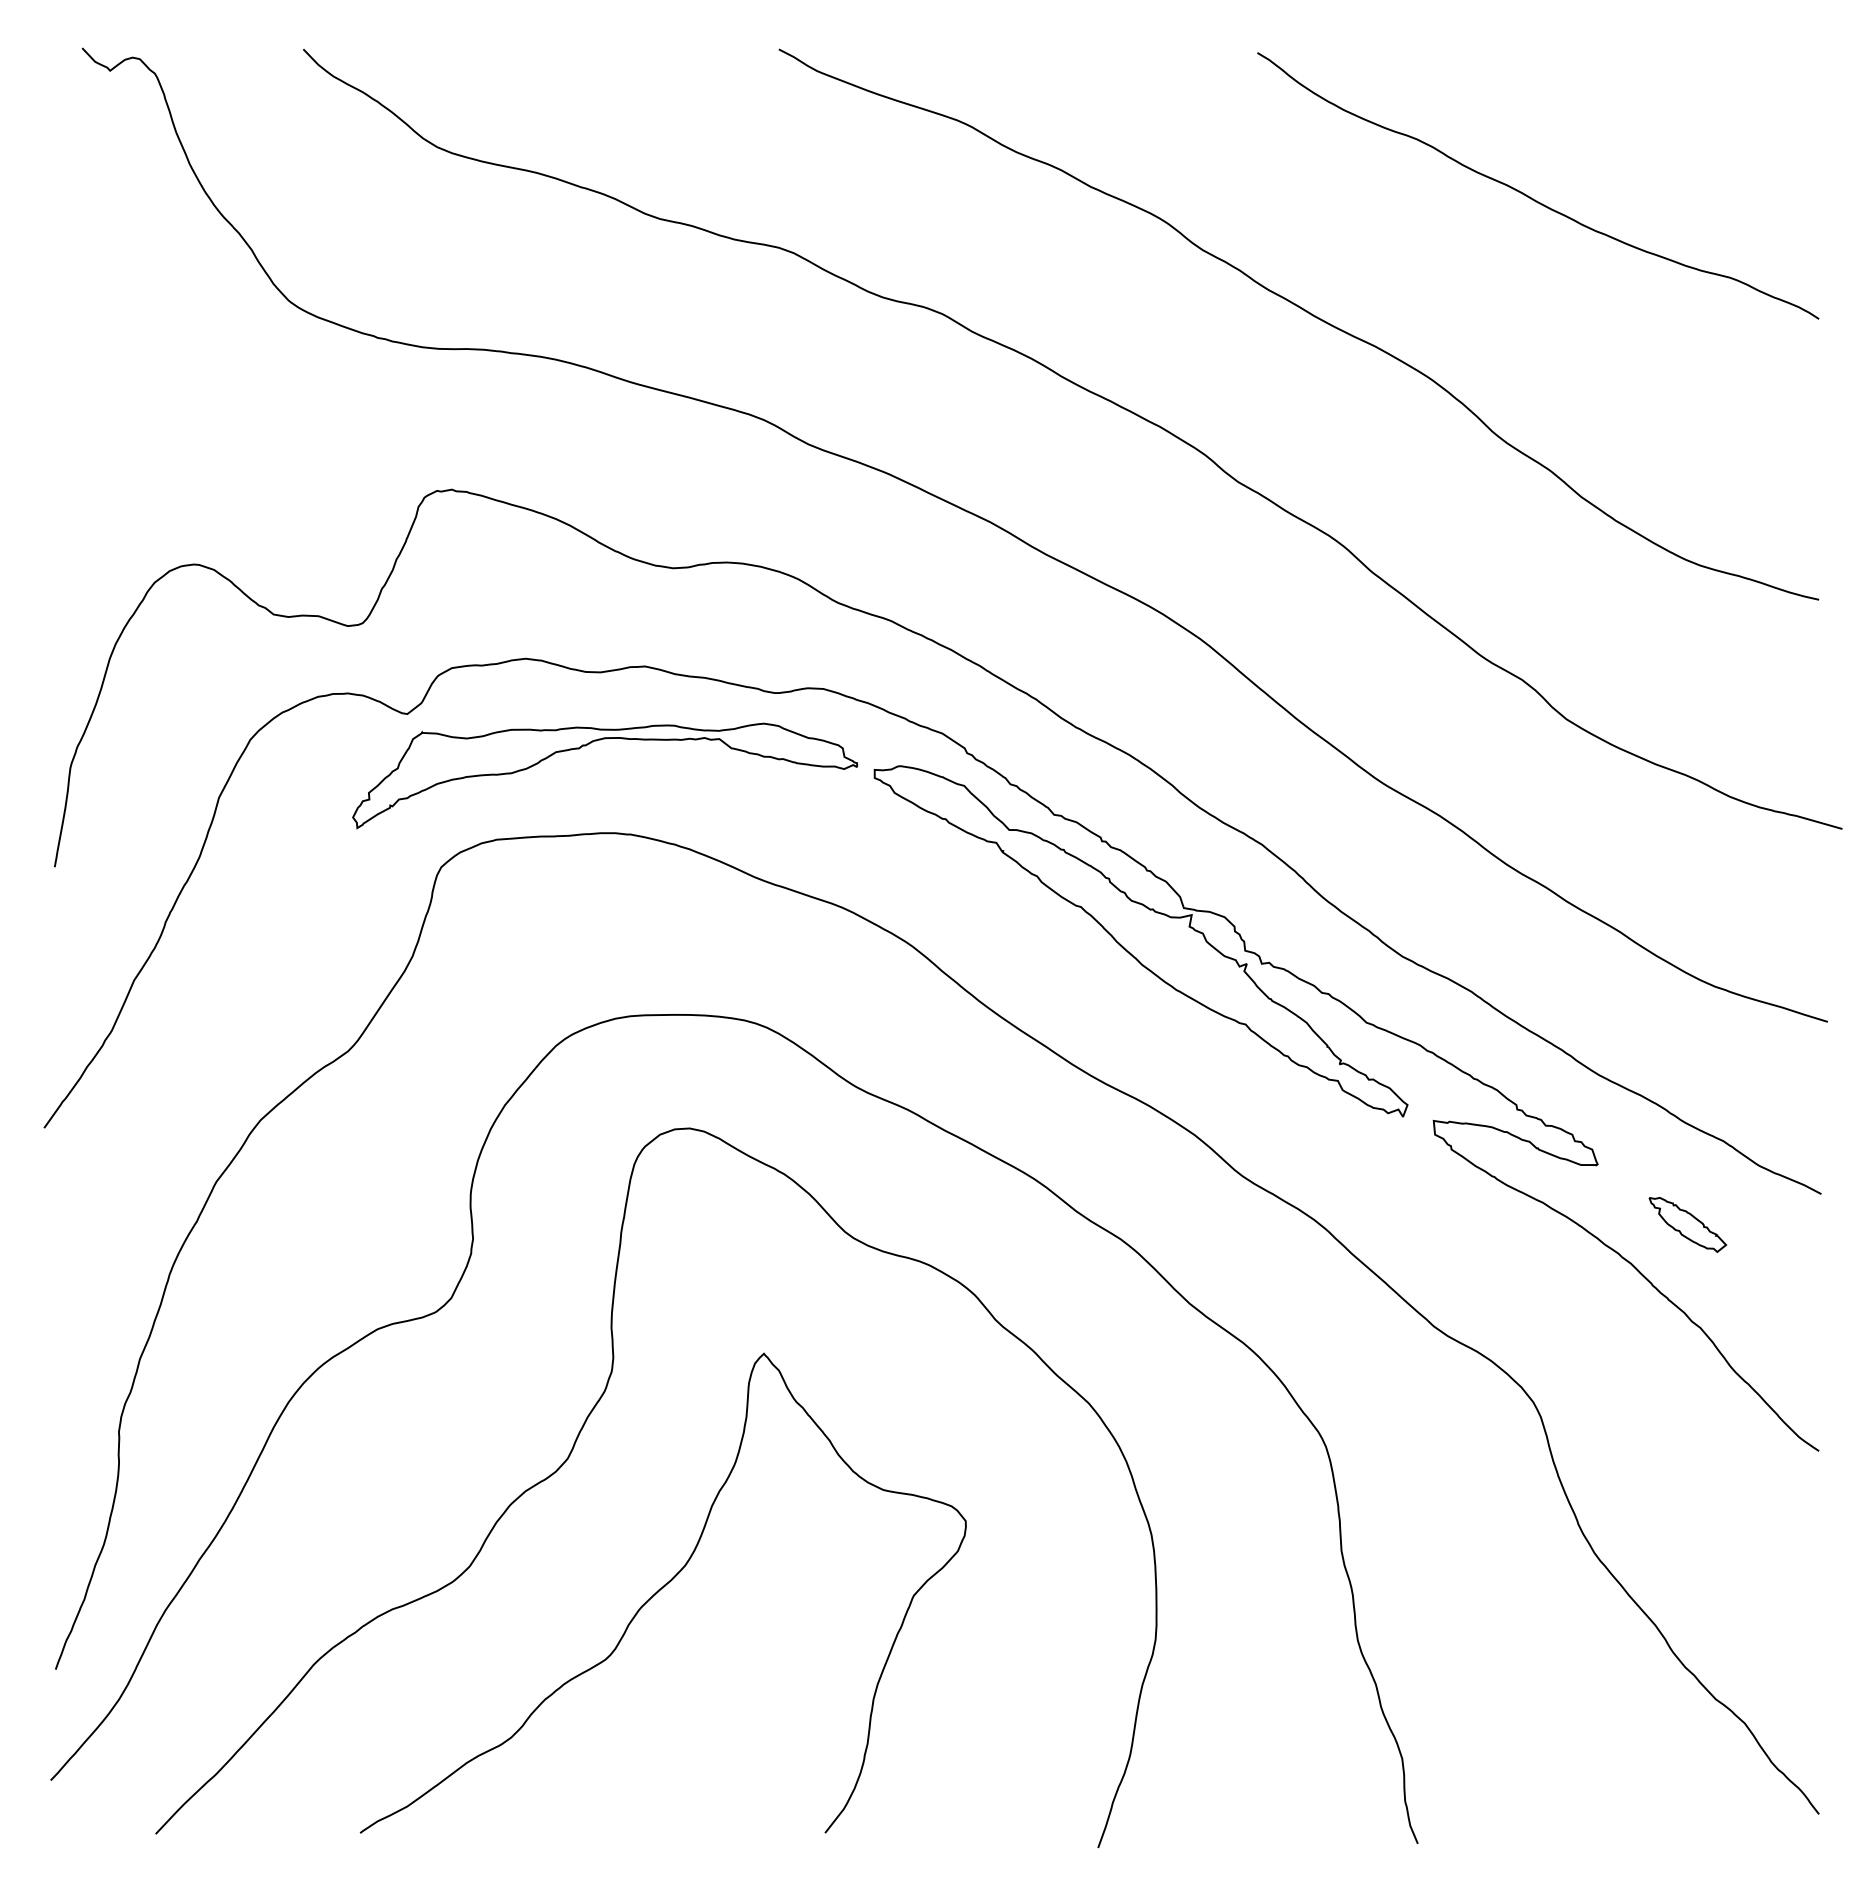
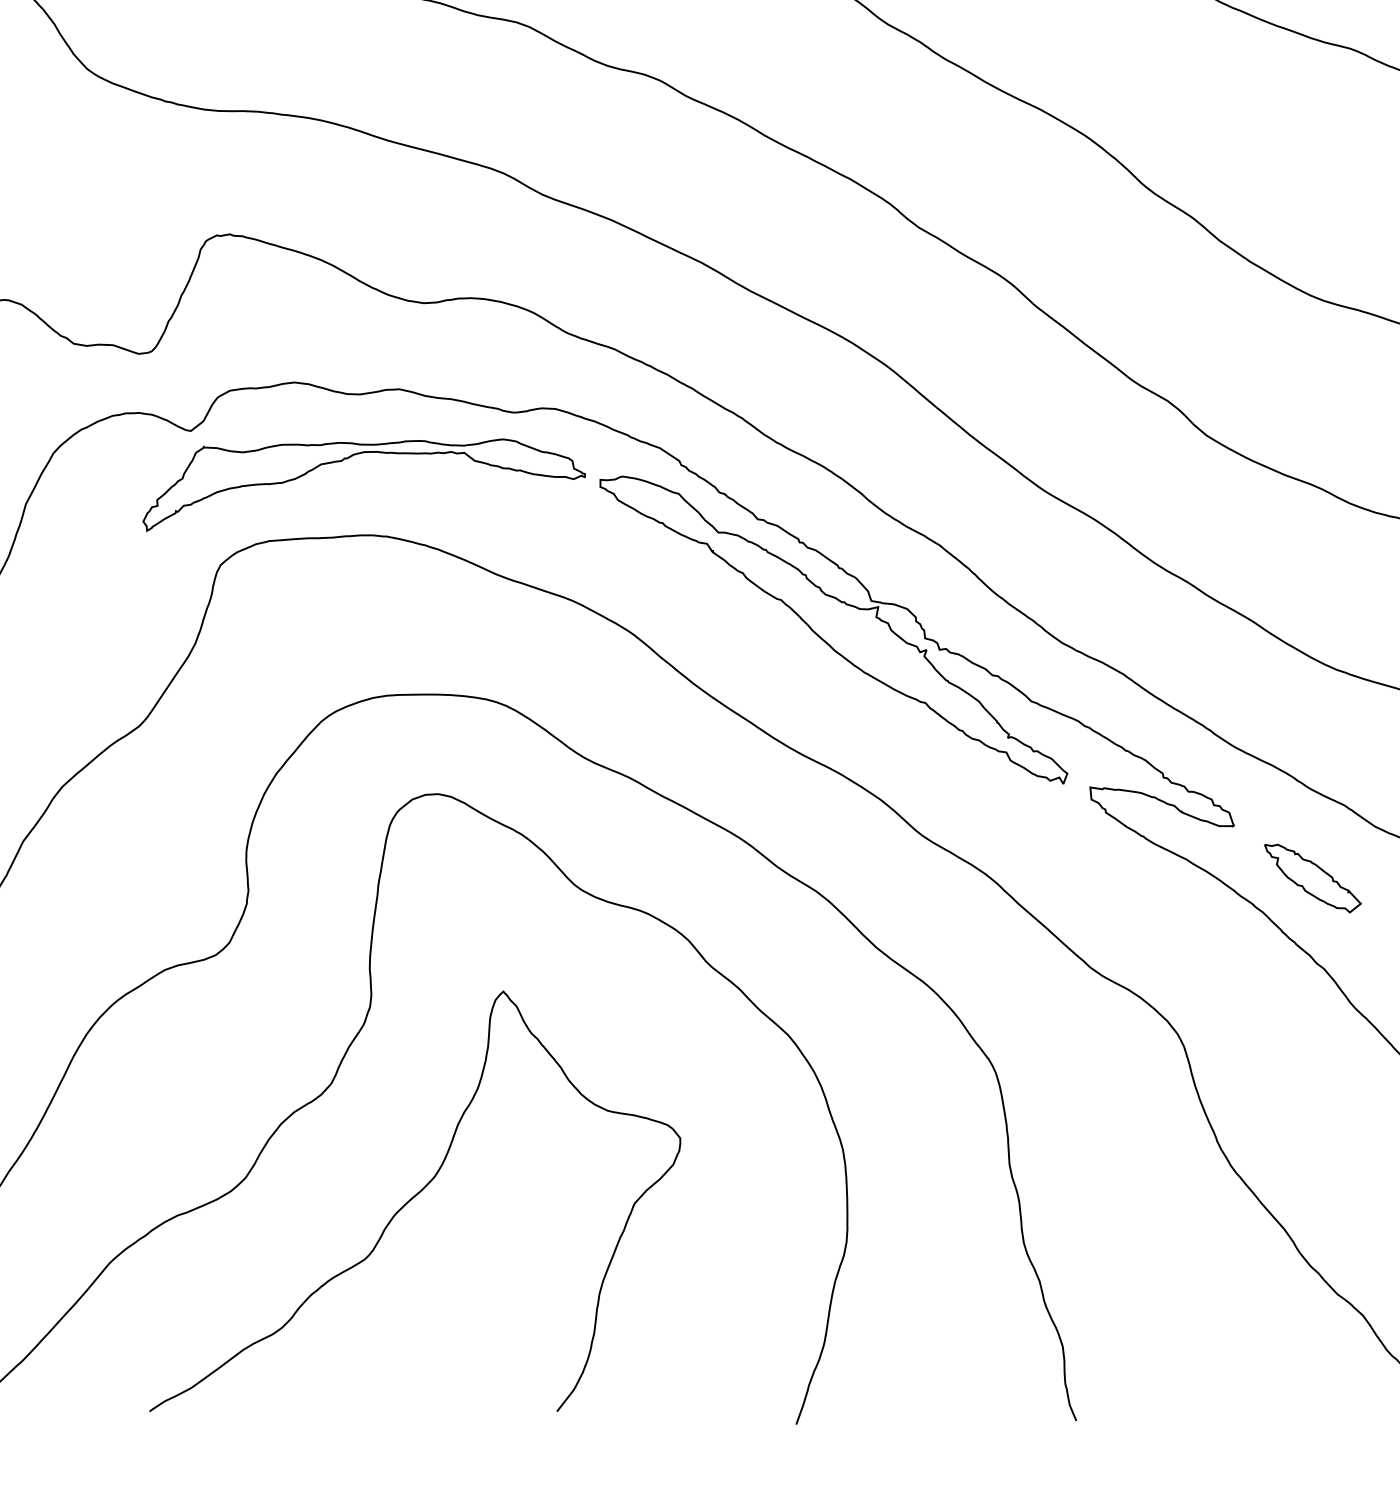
part: (1687, 1224) -> (1312, 878), size x1.43

